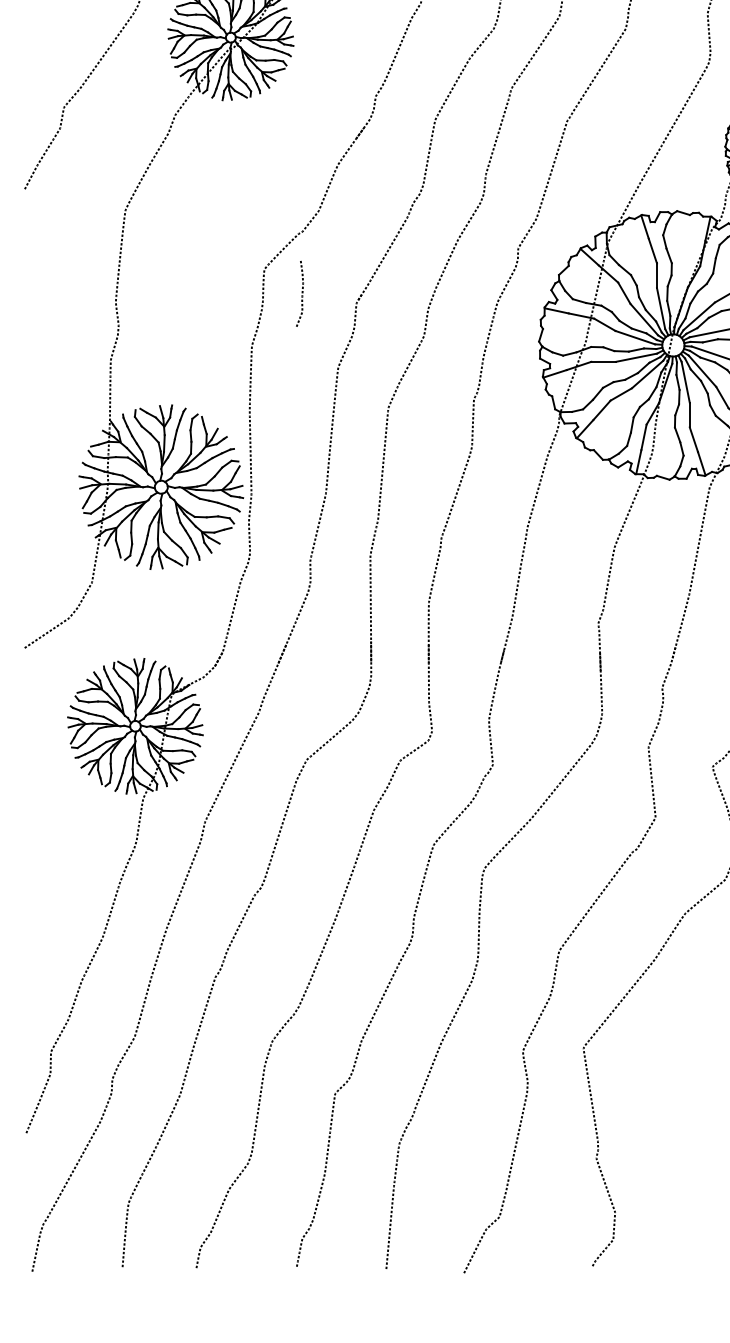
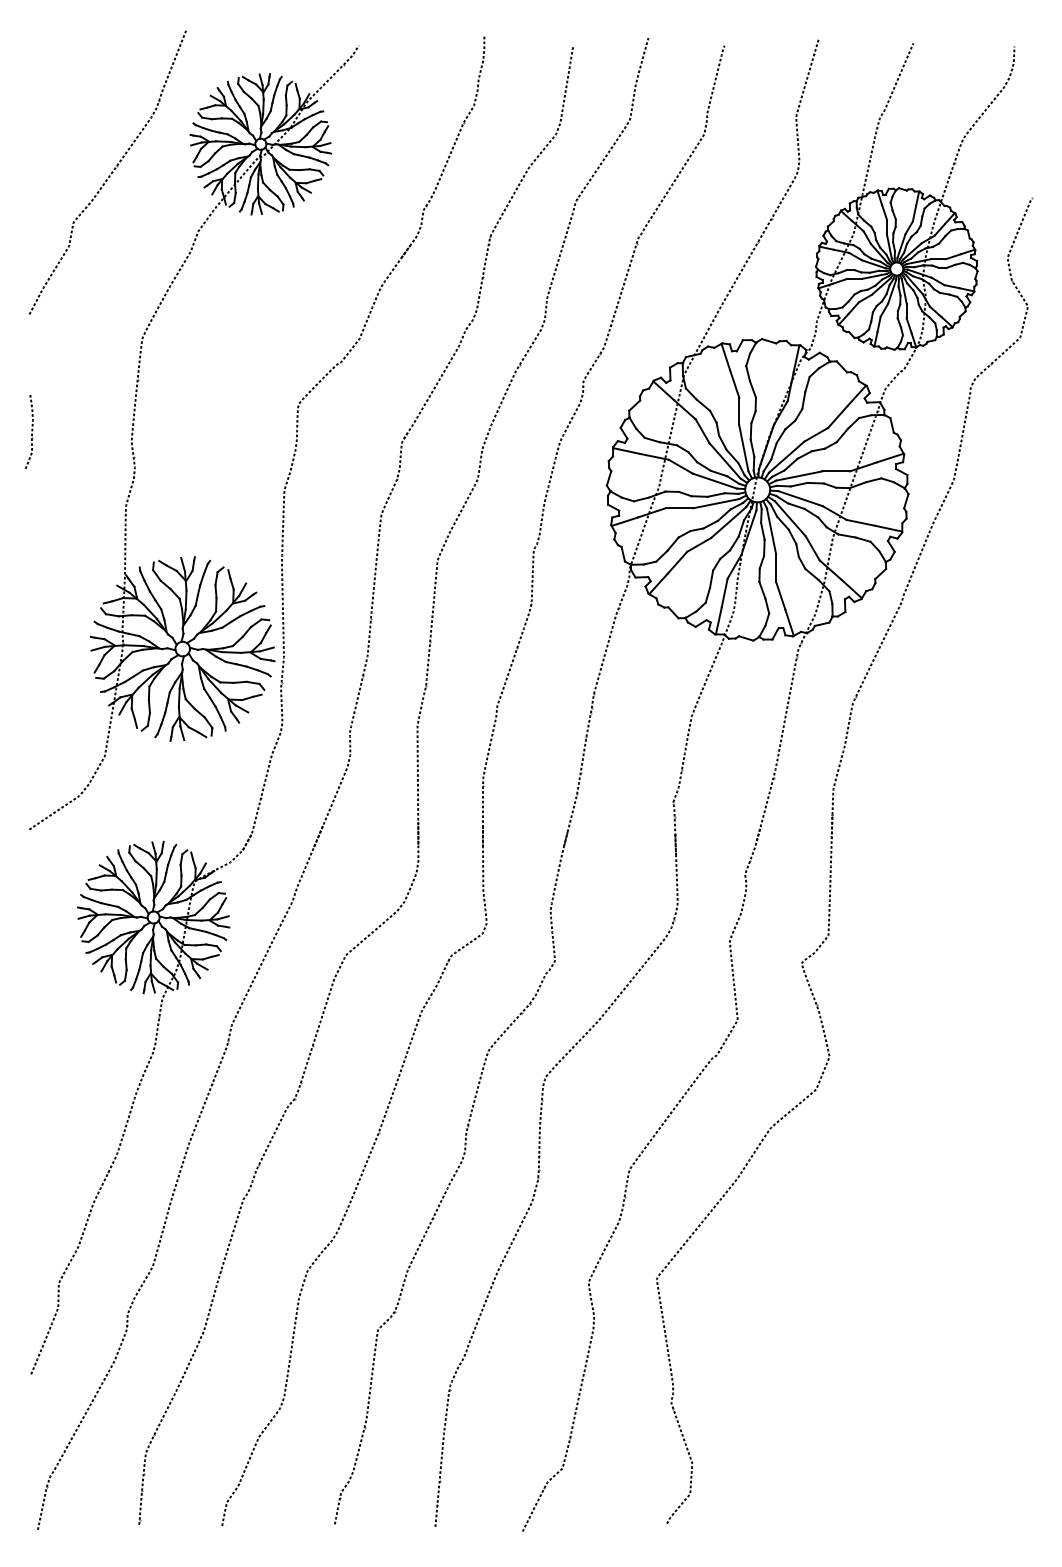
curve: (301, 293) -> (31, 431), moved

